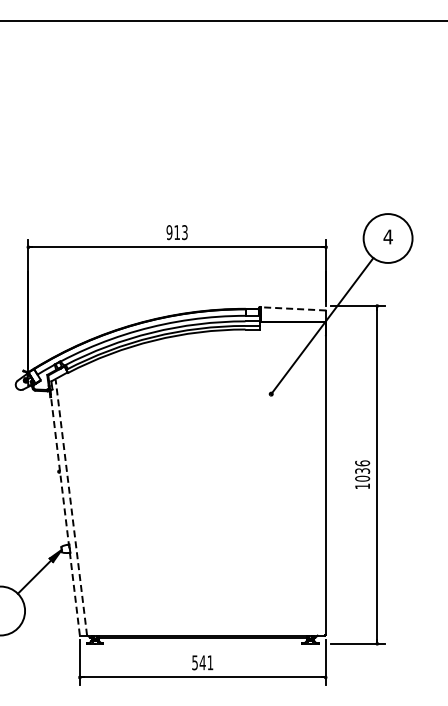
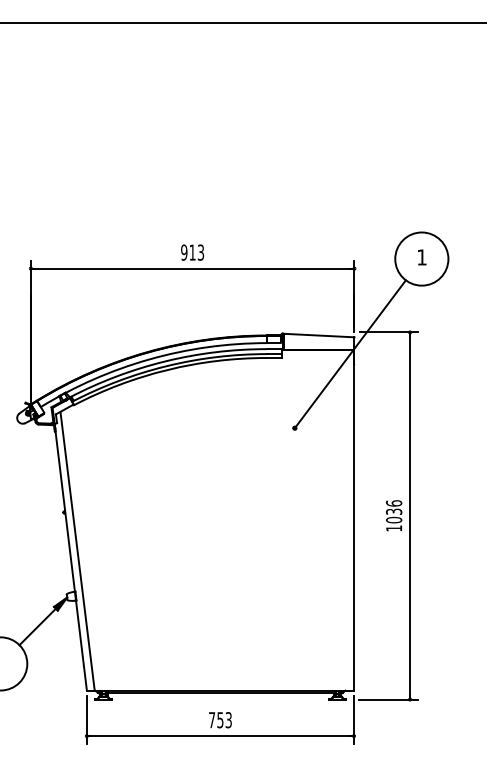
text: (387, 236) -> (421, 256), 4 -> 1
line: (293, 308) -> (319, 335), dashed -> solid
line: (71, 507) -> (77, 551), dashed -> solid
line: (65, 512) -> (71, 556), dashed -> solid
text: (202, 662) -> (220, 719), 541 -> 753

